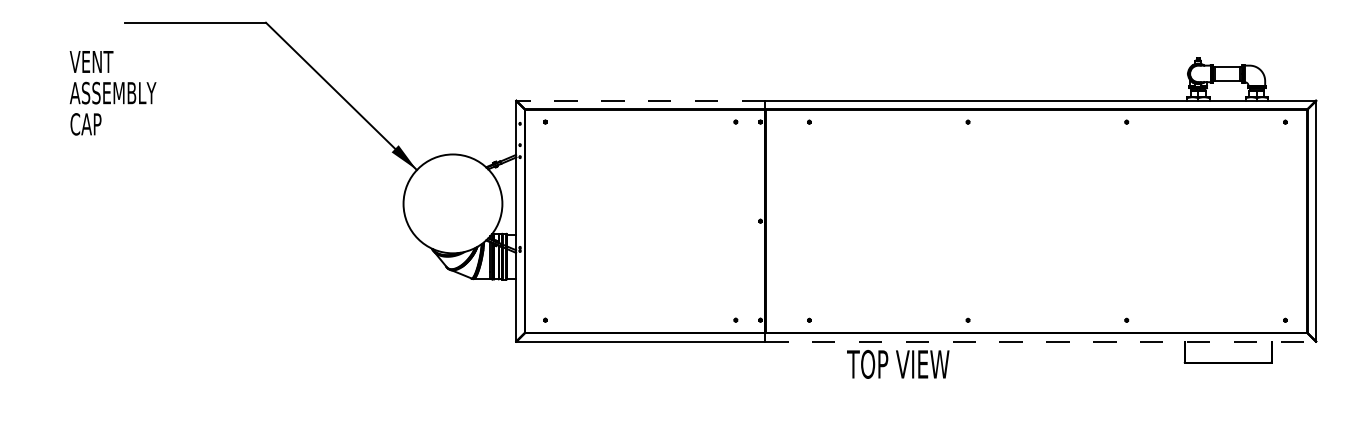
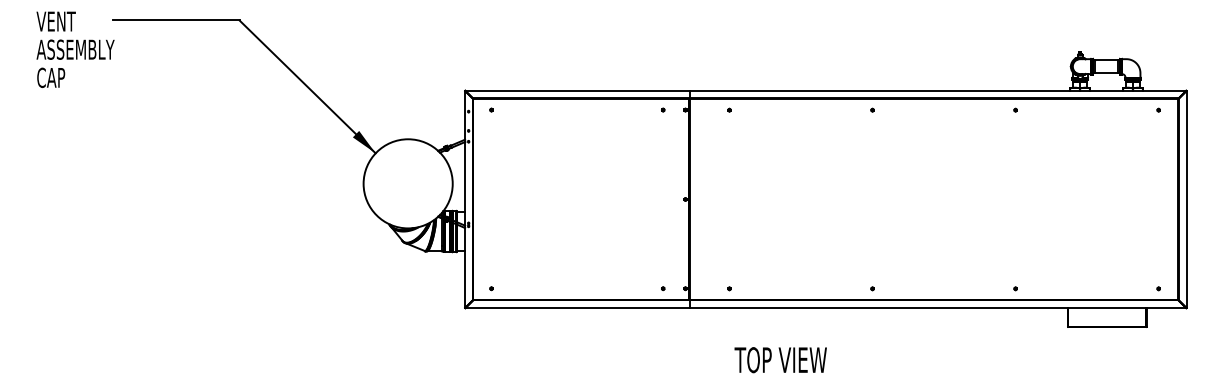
text: (112, 93) -> (75, 50), moved
line: (640, 100) -> (577, 90), dashed -> solid
line: (1041, 341) -> (938, 307), dashed -> solid
text: (898, 364) -> (781, 360), moved

